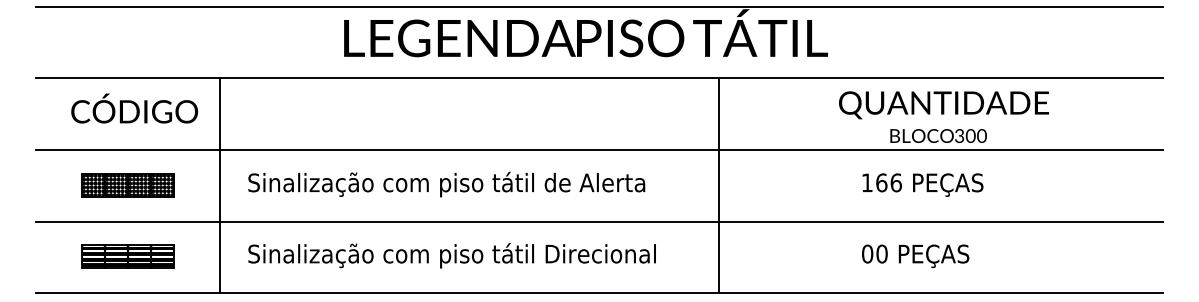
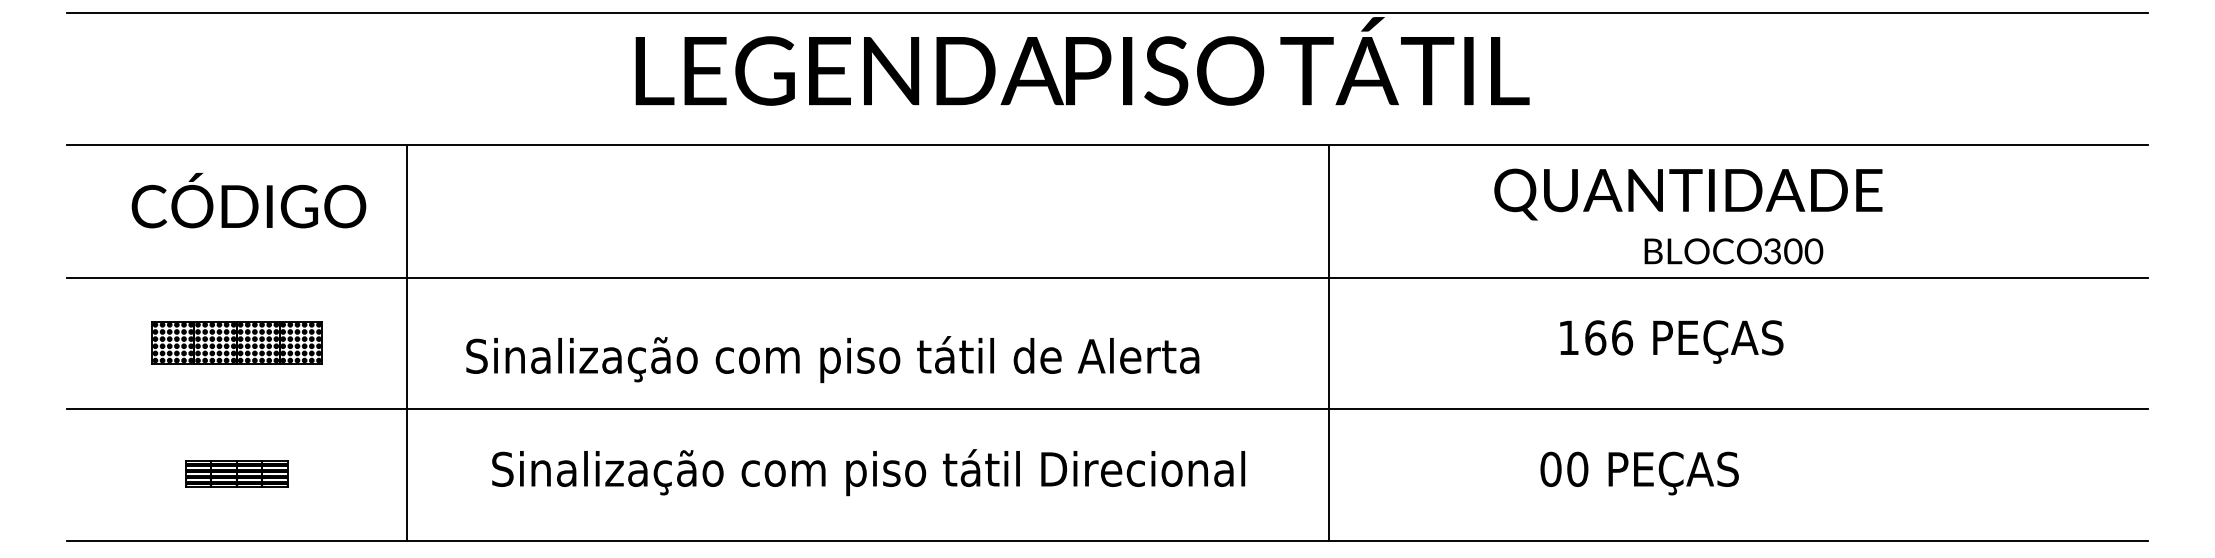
text: (943, 105) -> (1687, 194), moved
text: (446, 184) -> (832, 359), moved
text: (922, 184) -> (1670, 340), moved
text: (451, 255) -> (867, 472), moved
part: (127, 256) -> (235, 473), size x0.6
text: (915, 256) -> (1639, 473), moved

